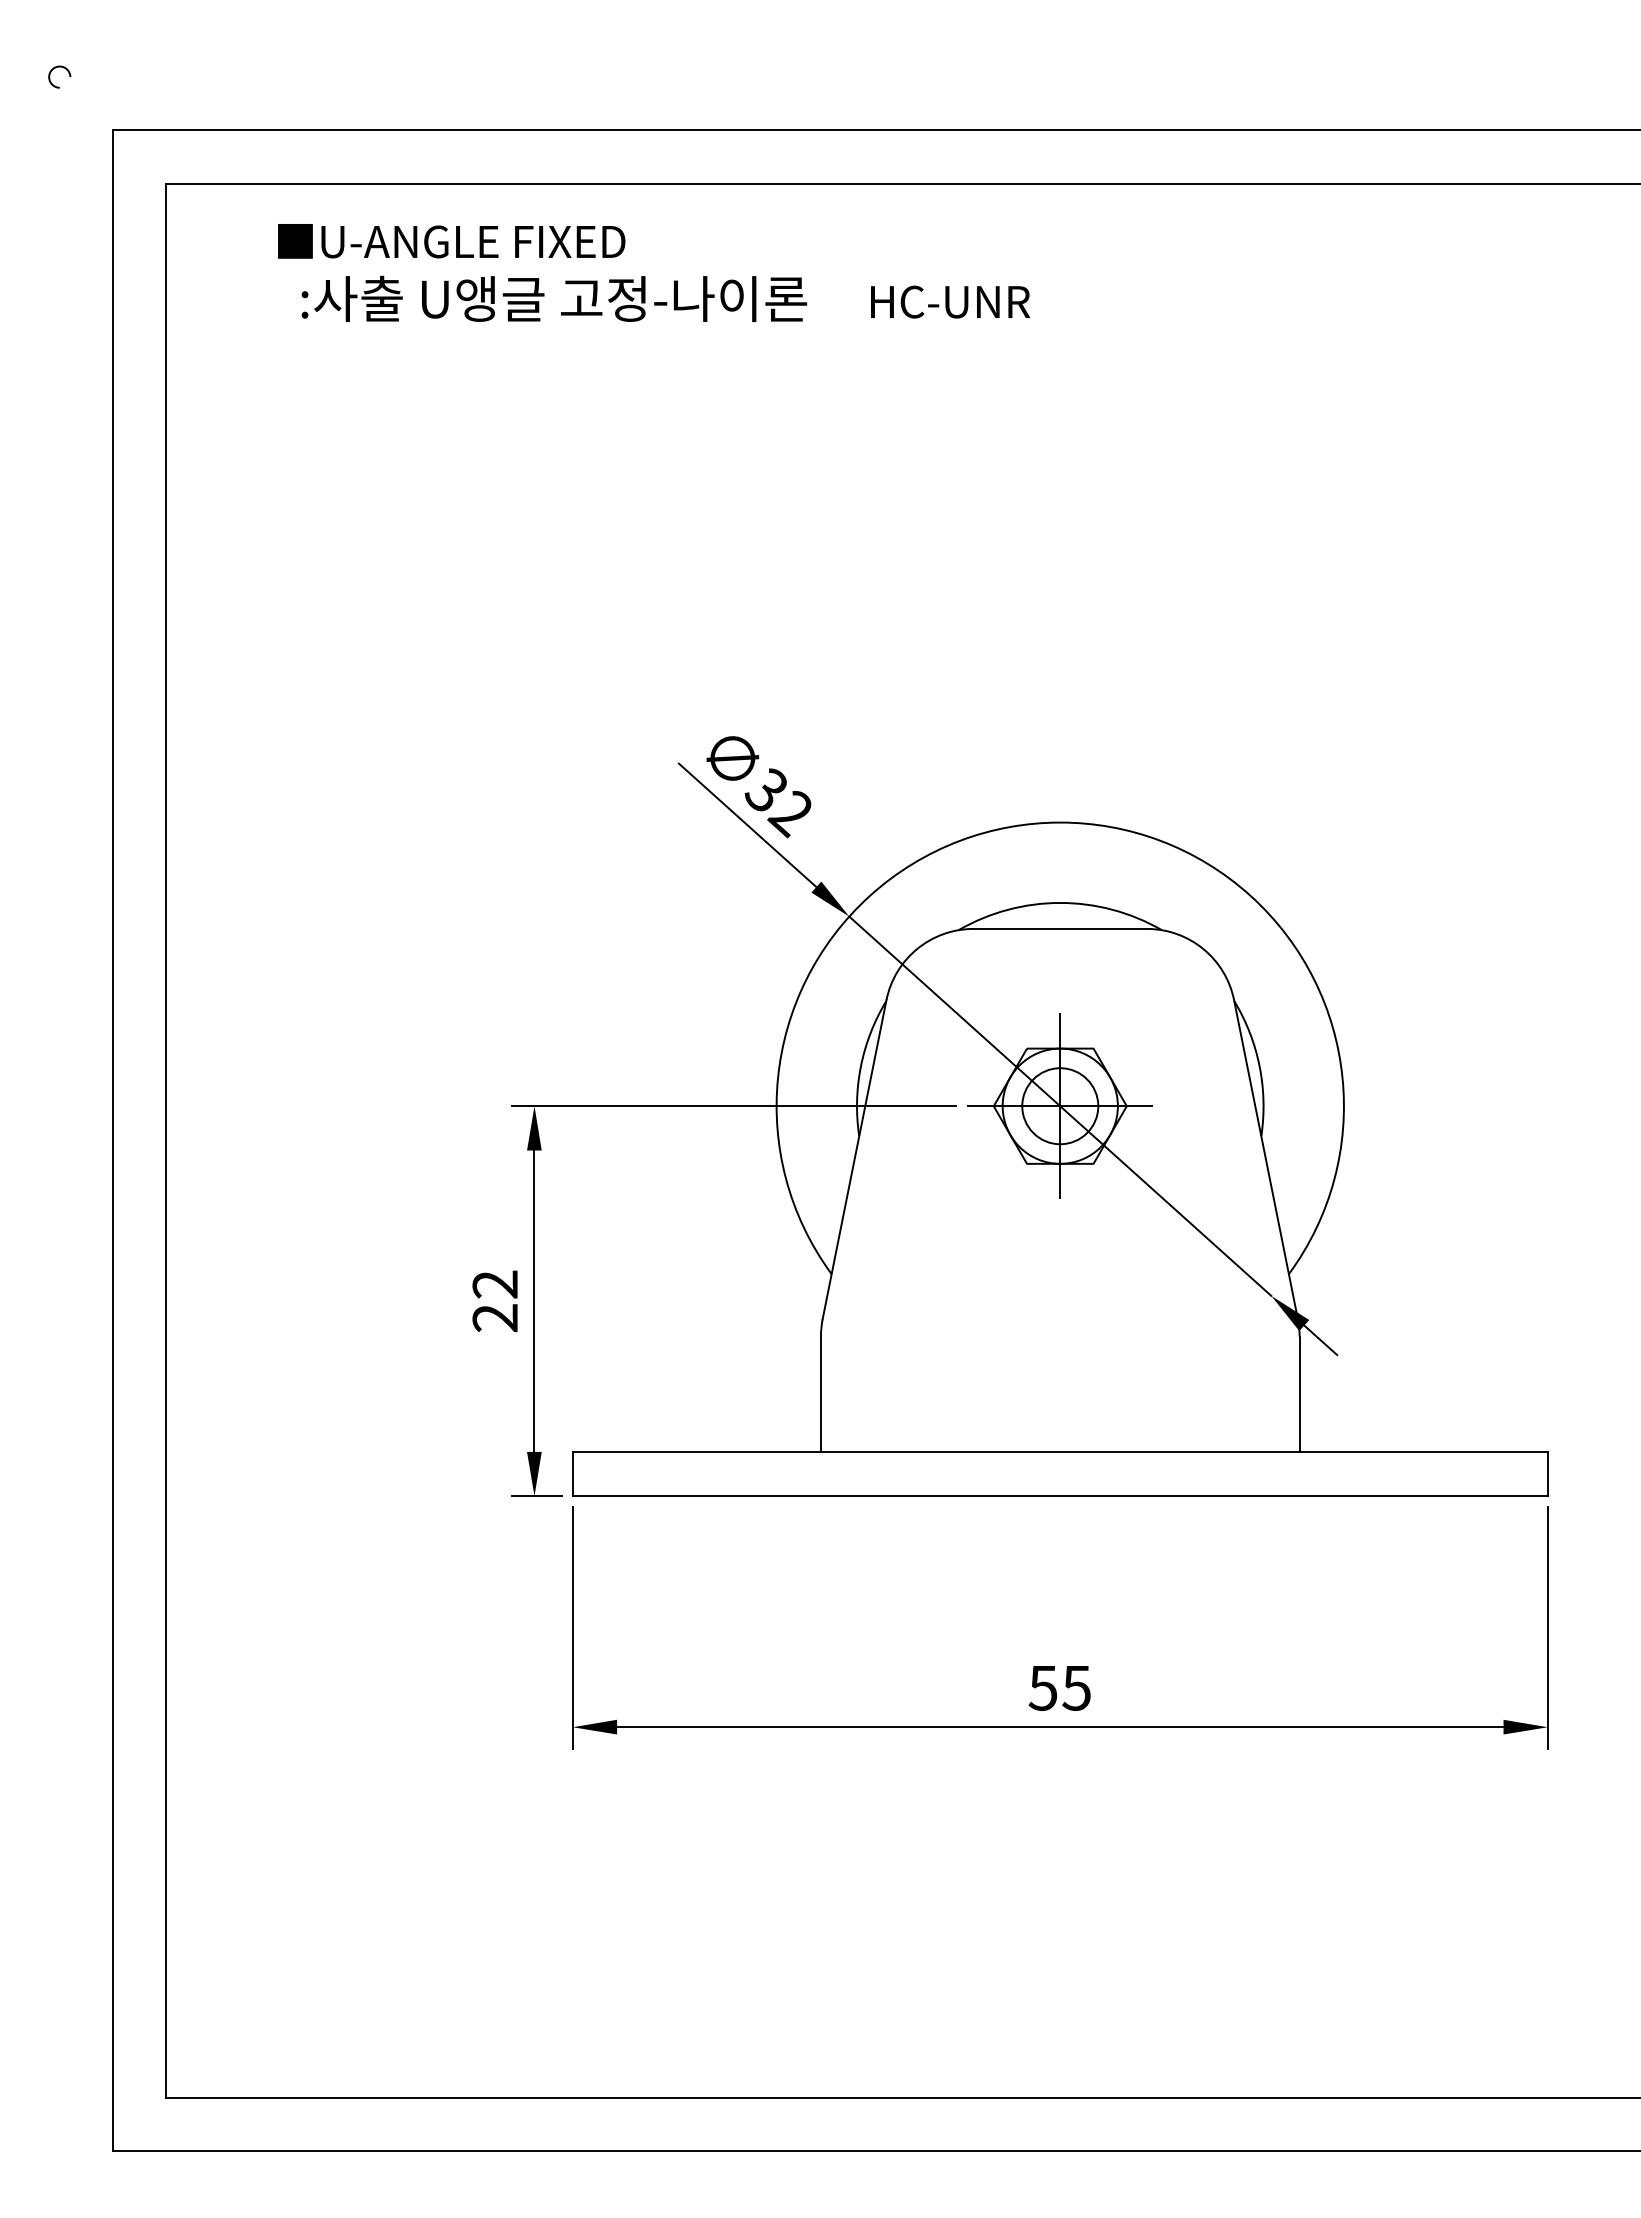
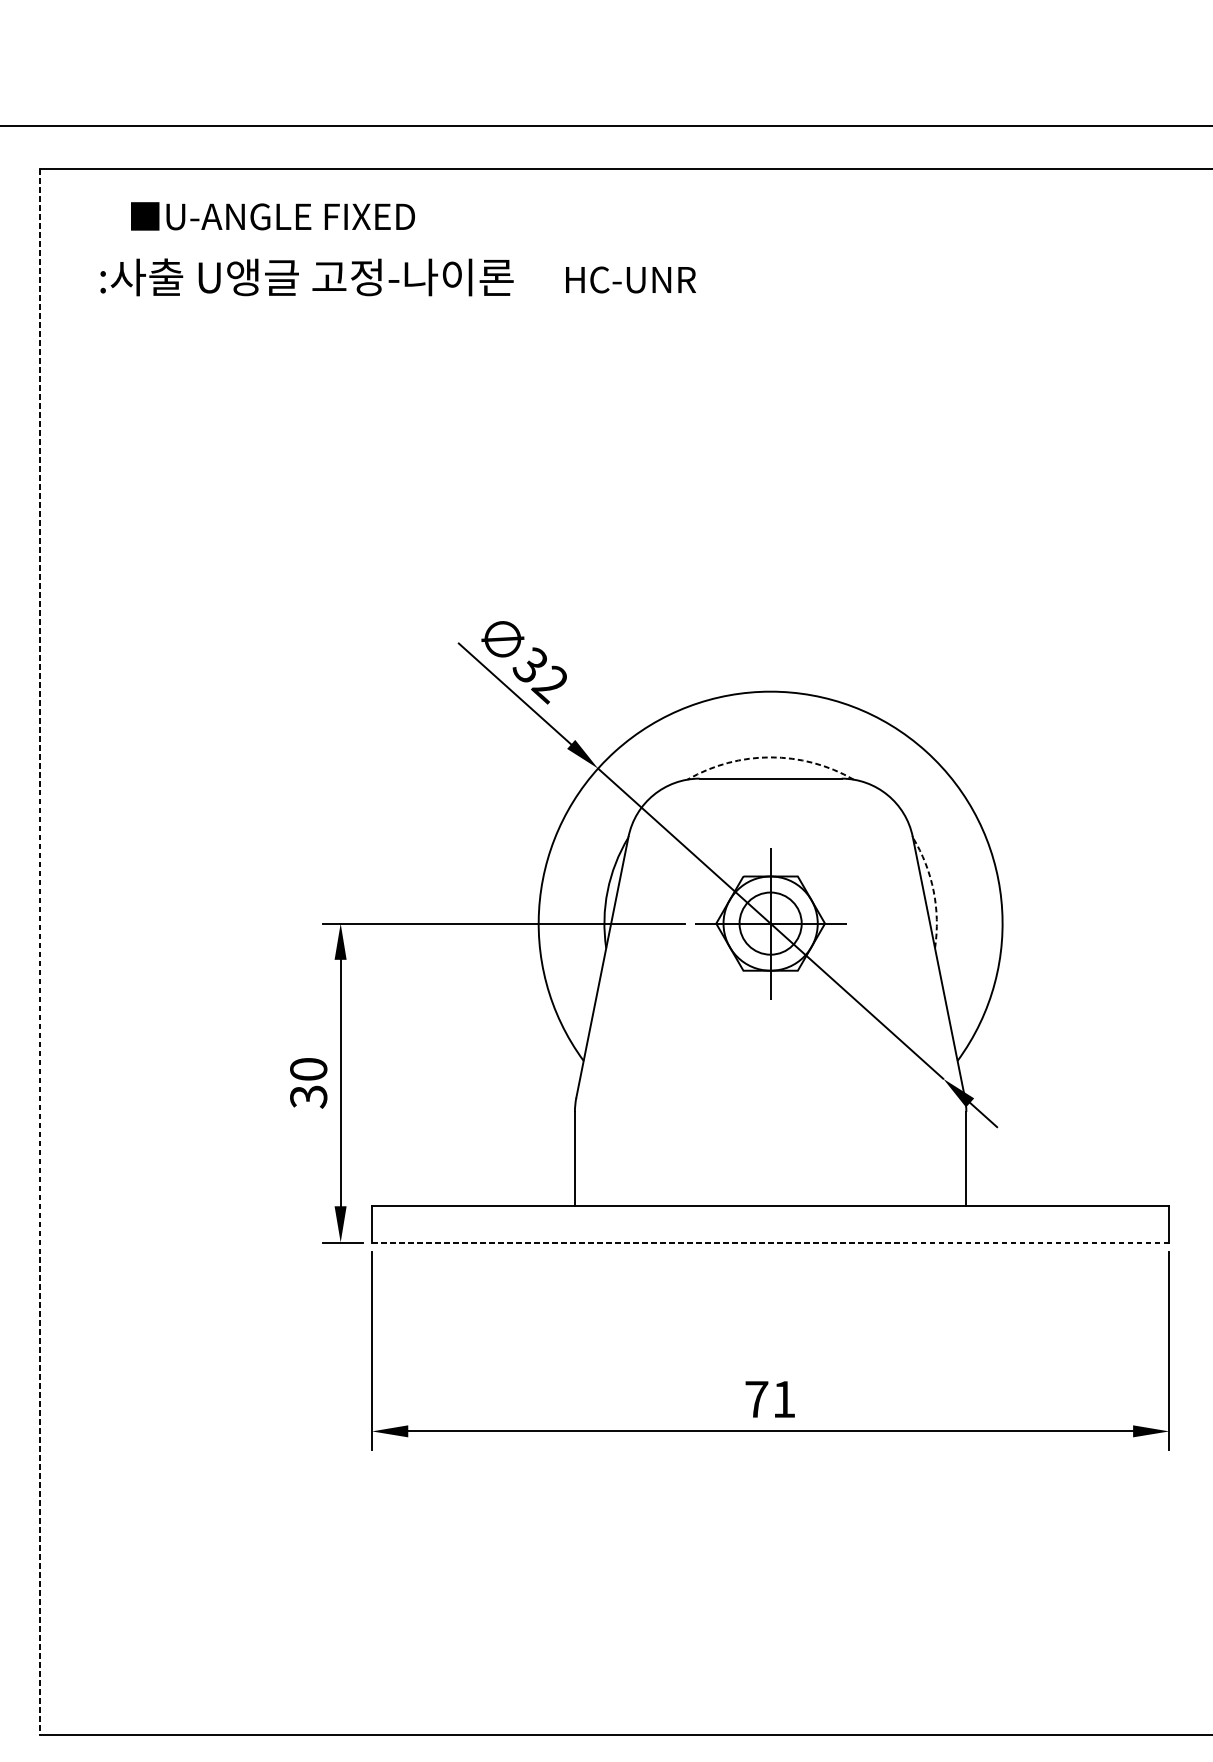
text: (665, 298) -> (397, 277), moved
arc: (1060, 902) -> (770, 757), solid -> dashed
arc: (1259, 1066) -> (933, 891), solid -> dashed
line: (166, 1141) -> (39, 952), solid -> dashed
text: (495, 1301) -> (308, 1083), 22 -> 30
line: (1060, 1496) -> (770, 1242), solid -> dashed
text: (1059, 1688) -> (769, 1399), 55 -> 71

